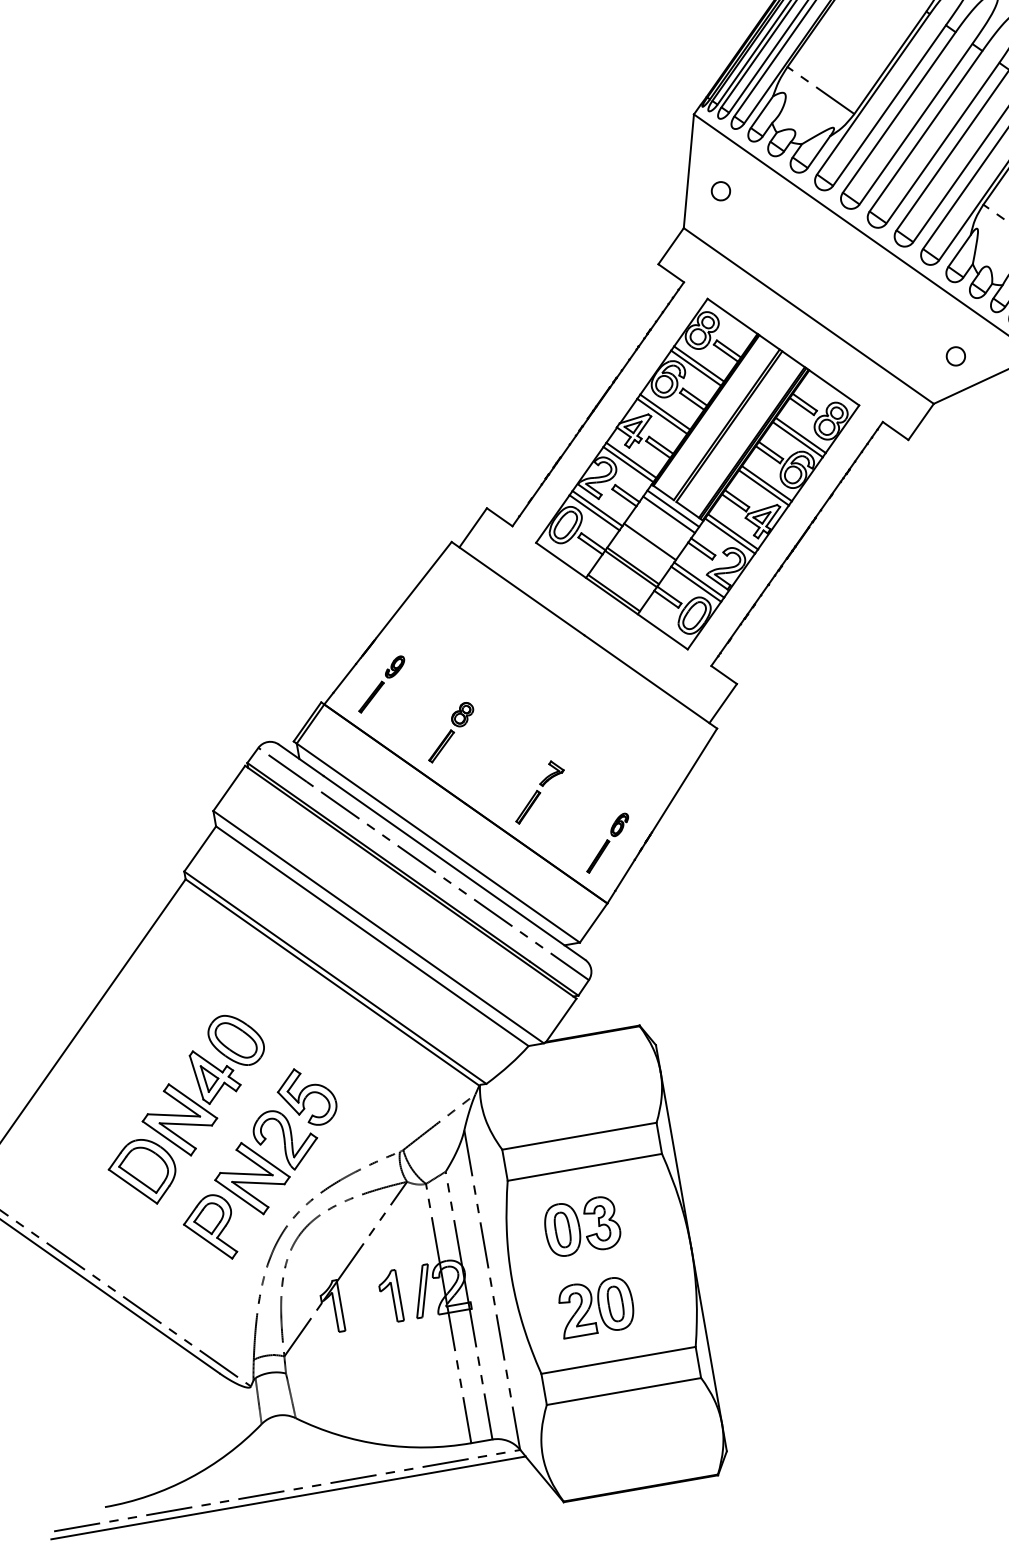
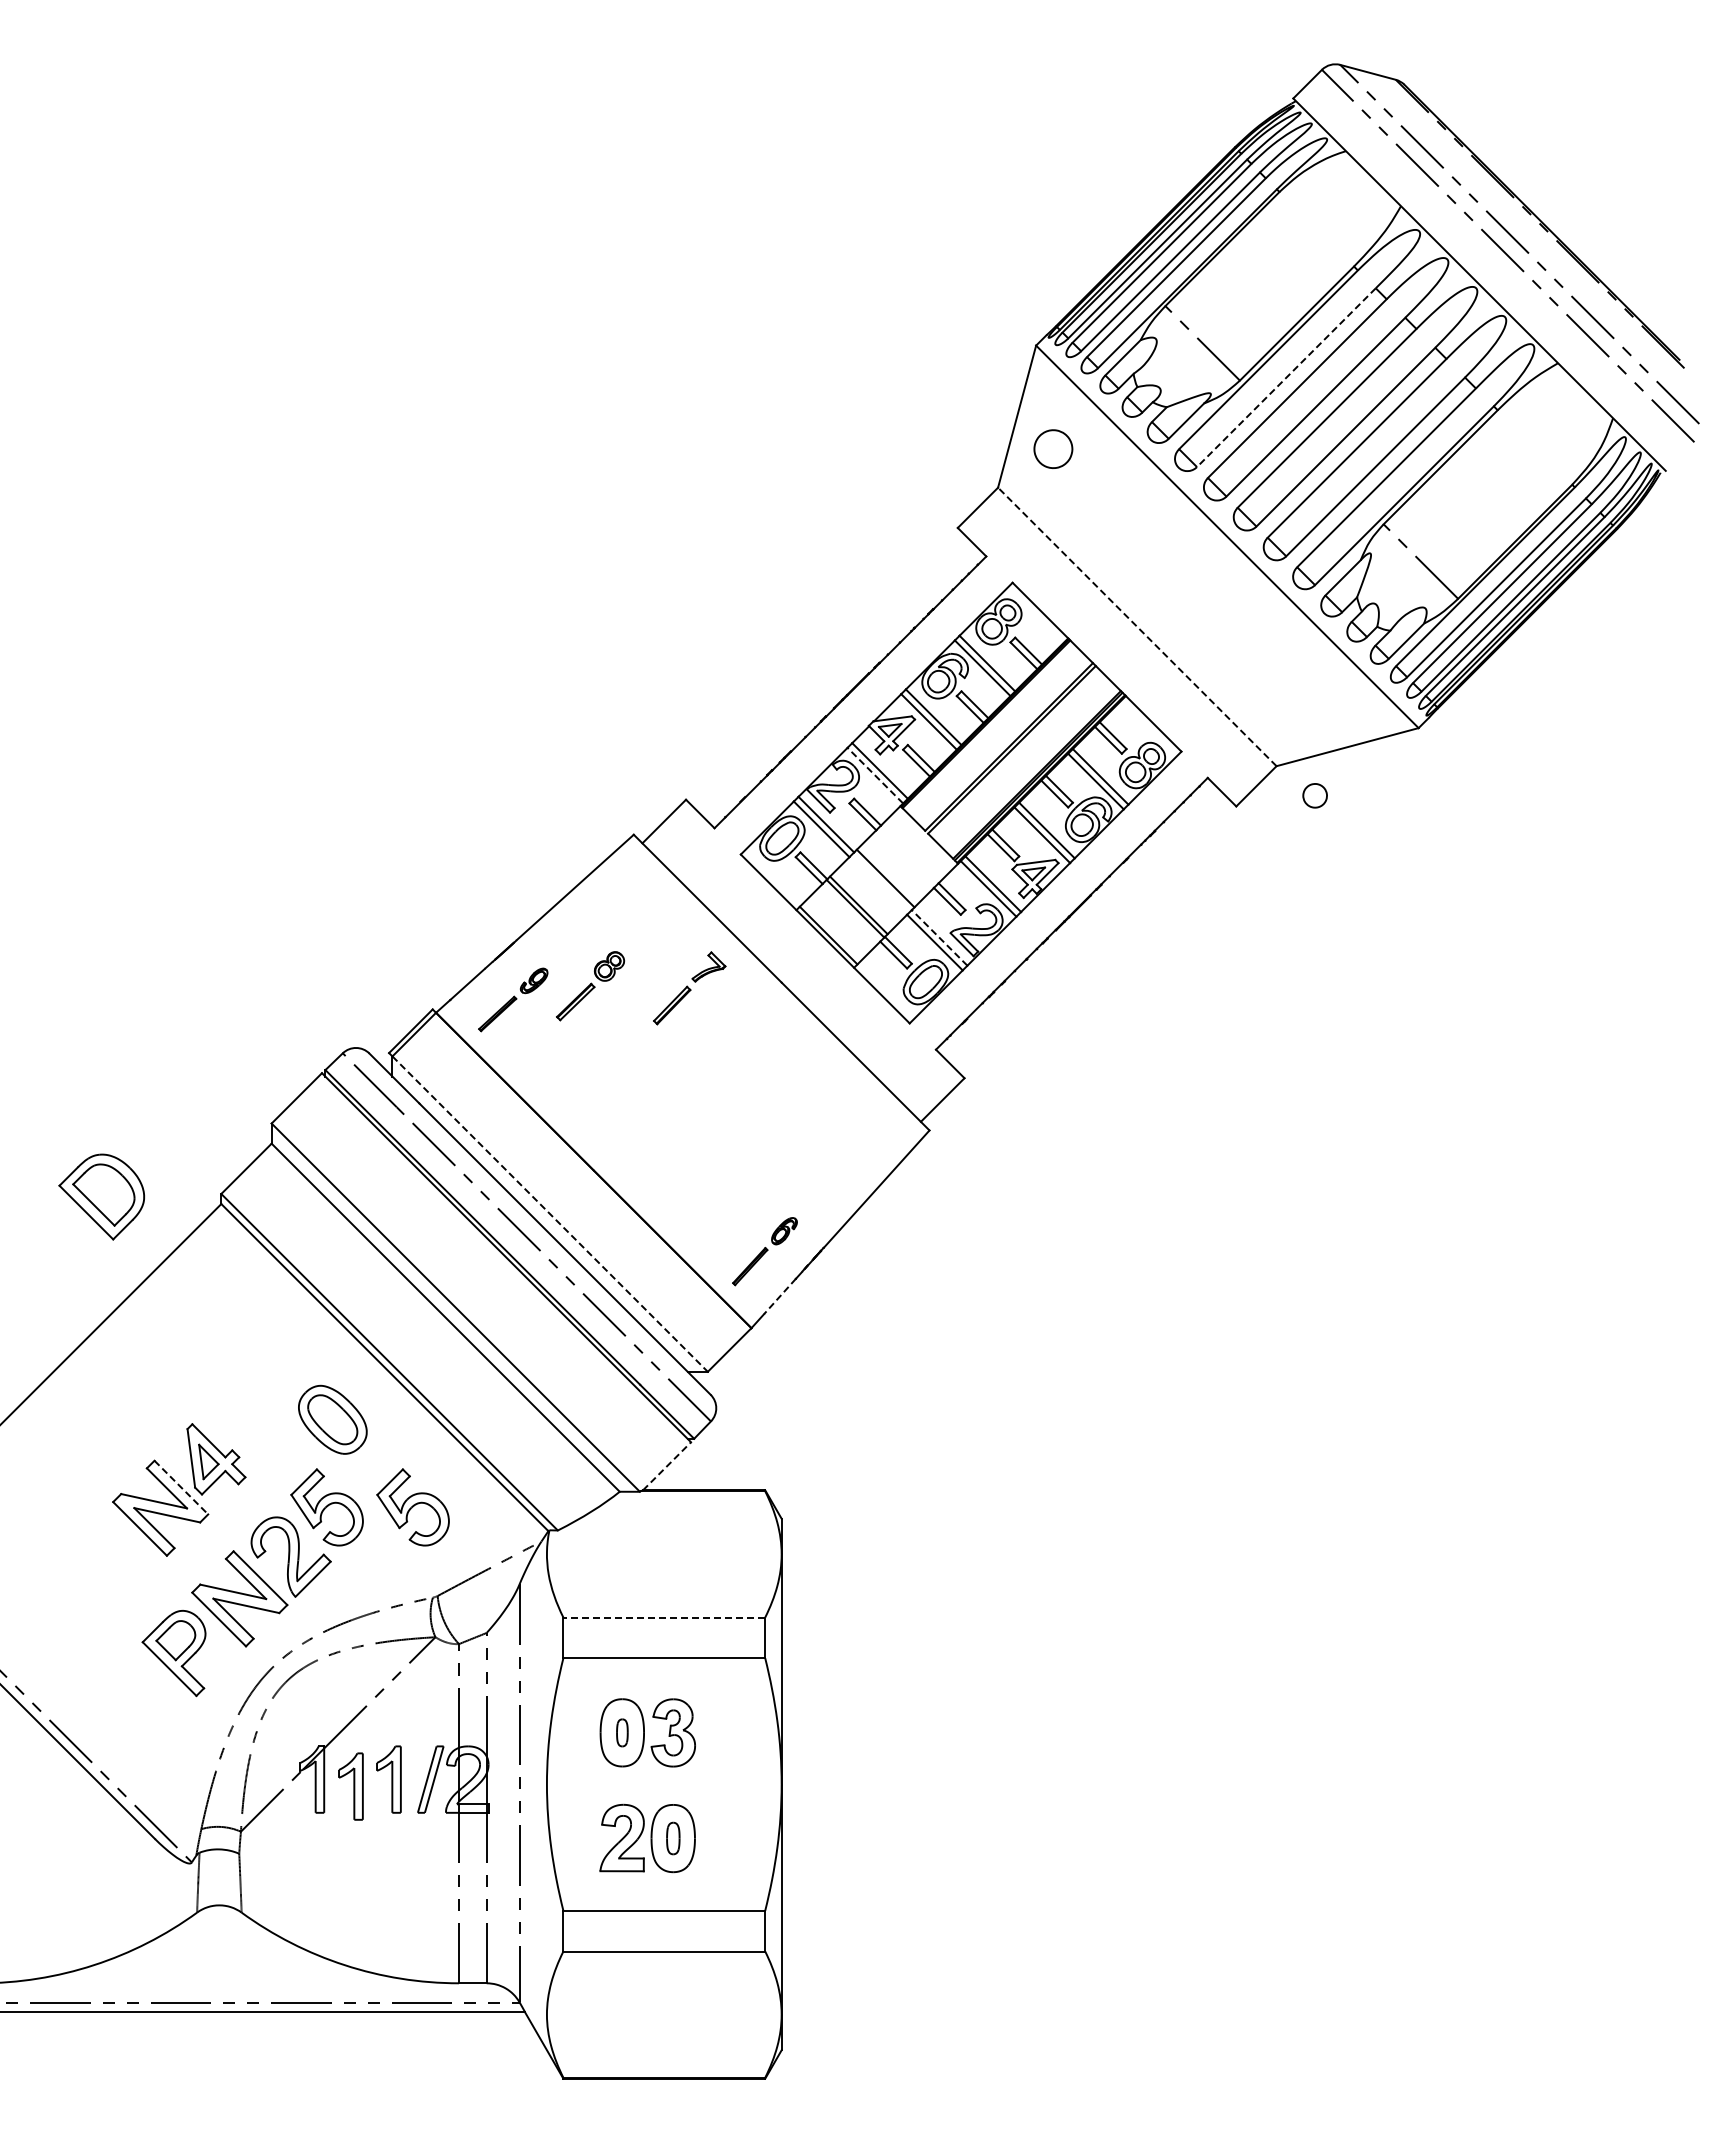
line: (889, 106) -> (1286, 378), solid -> dashed
part: (720, 190) -> (1053, 448), size x1.6
line: (808, 315) -> (1137, 626), solid -> dashed
part: (955, 356) -> (1314, 795), moved
line: (628, 464) -> (875, 775), solid -> dashed
line: (673, 508) -> (922, 841), removed
line: (668, 514) -> (915, 848), removed
line: (699, 579) -> (939, 937), solid -> dashed
part: (450, 732) -> (590, 986), moved
part: (539, 791) -> (689, 988), moved
line: (438, 843) -> (550, 1214), solid -> dashed
line: (624, 876) -> (779, 1297), solid -> dashed
line: (561, 1020) -> (667, 1466), solid -> dashed
part: (235, 1040) -> (332, 1419), moved
part: (372, 1085) -> (412, 1507), added
line: (193, 1101) -> (181, 1487), solid -> dashed
line: (579, 1136) -> (664, 1617), solid -> dashed
part: (142, 1172) -> (101, 1196), moved
part: (562, 1229) -> (622, 1732), size x0.6
part: (615, 1303) -> (673, 1838), size x0.7
part: (362, 1307) -> (350, 1786), added

